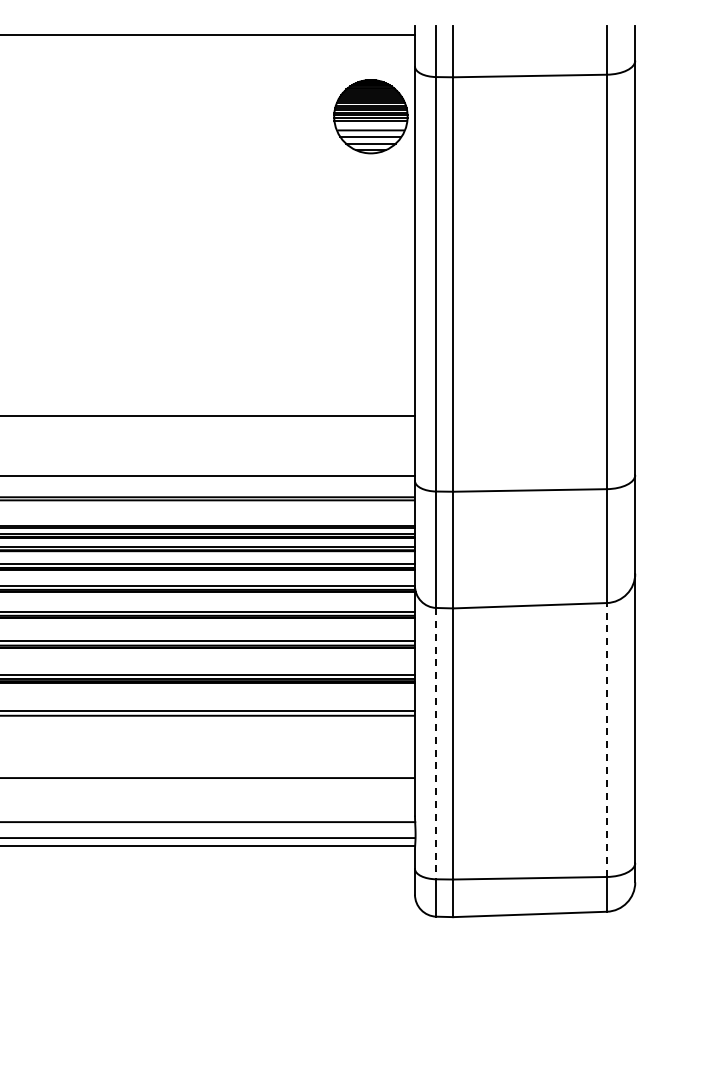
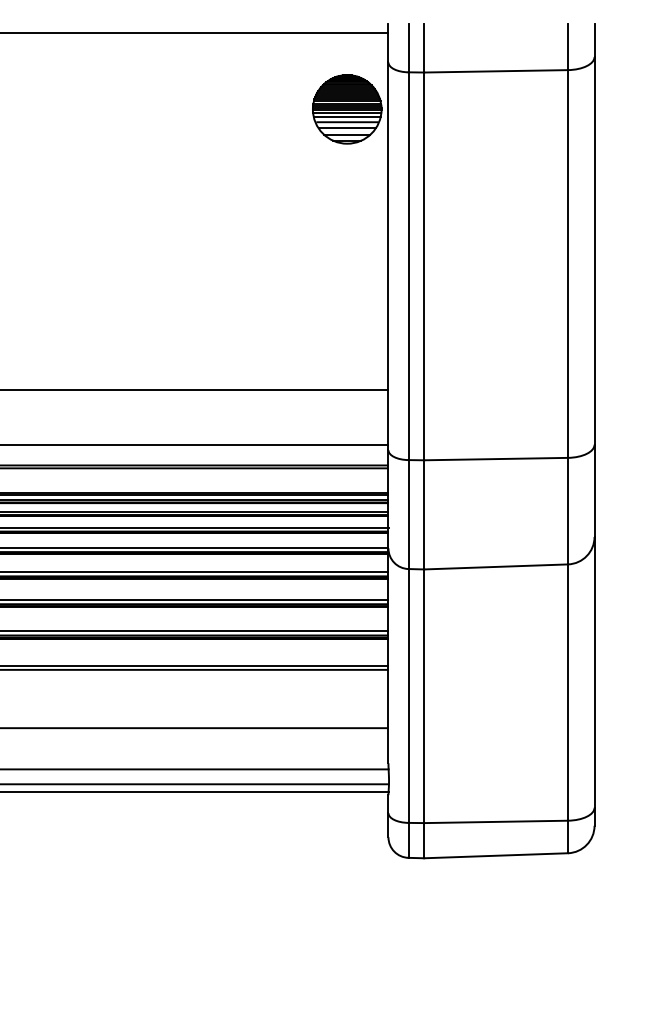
line: (370, 124) -> (346, 116), added
line: (606, 740) -> (567, 693), dashed -> solid
line: (436, 743) -> (408, 695), dashed -> solid

